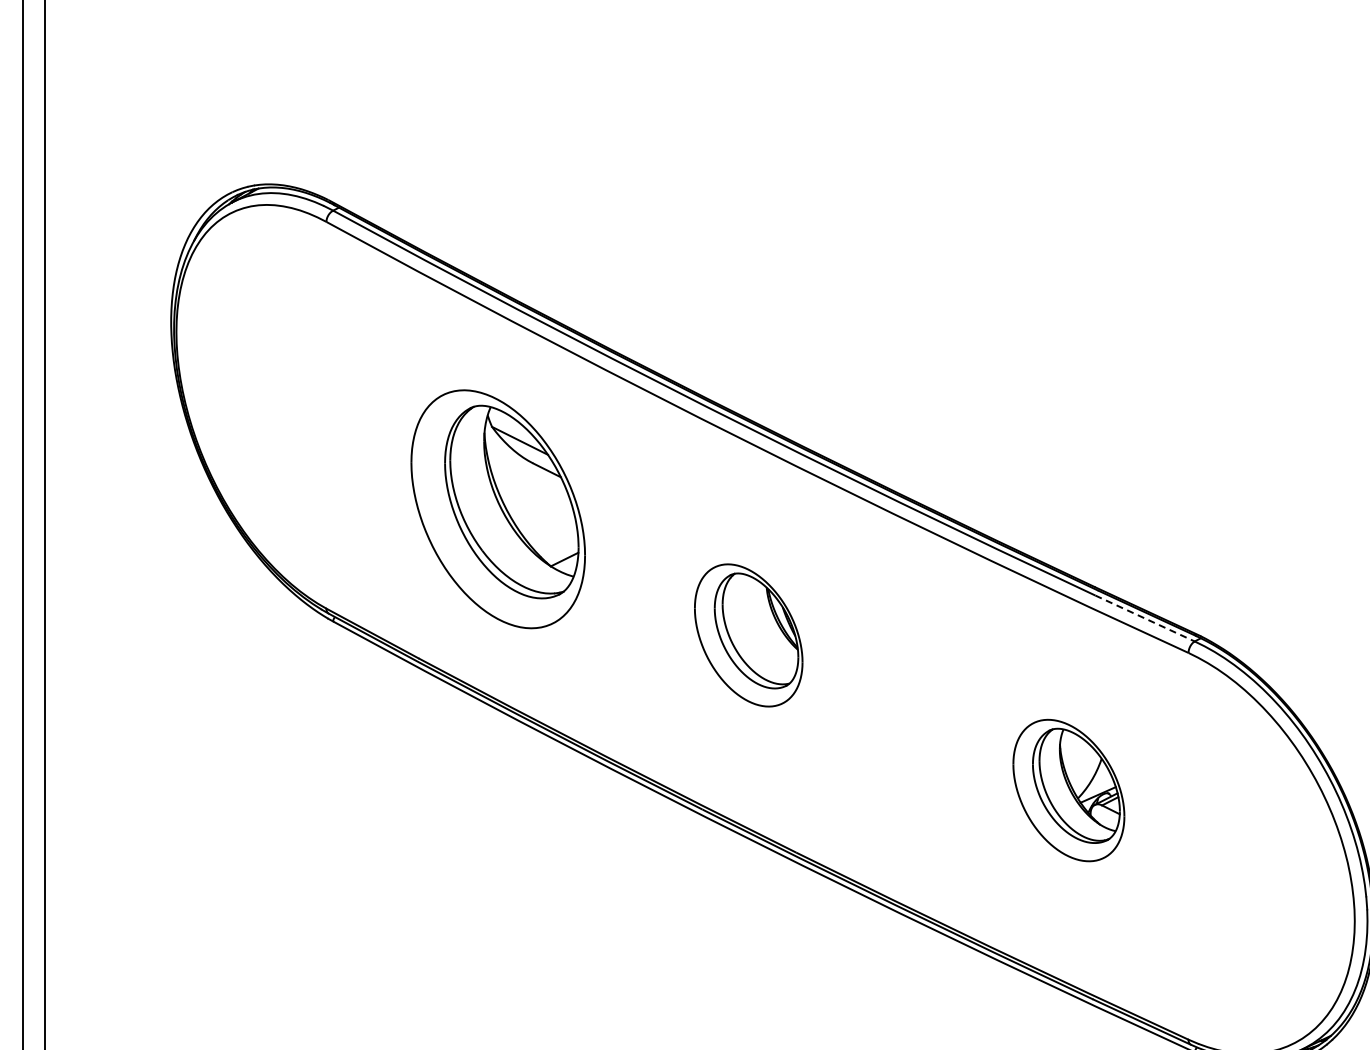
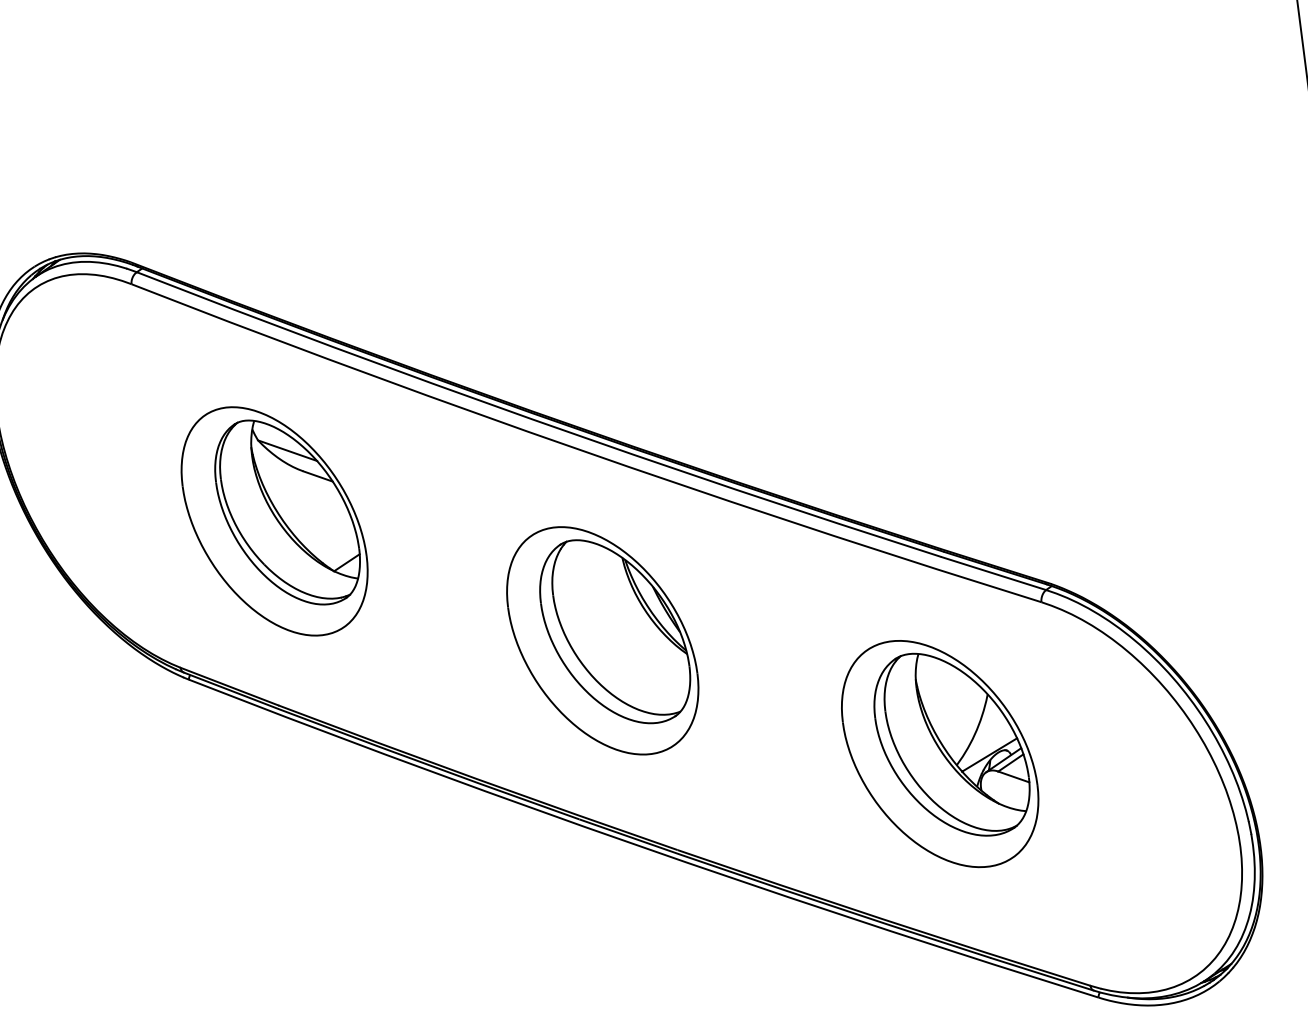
part: (497, 509) -> (273, 521), moved
line: (1145, 618) -> (994, 573), dashed -> solid
part: (748, 635) -> (602, 640), size x1.67
part: (1068, 790) -> (939, 753), size x1.67

